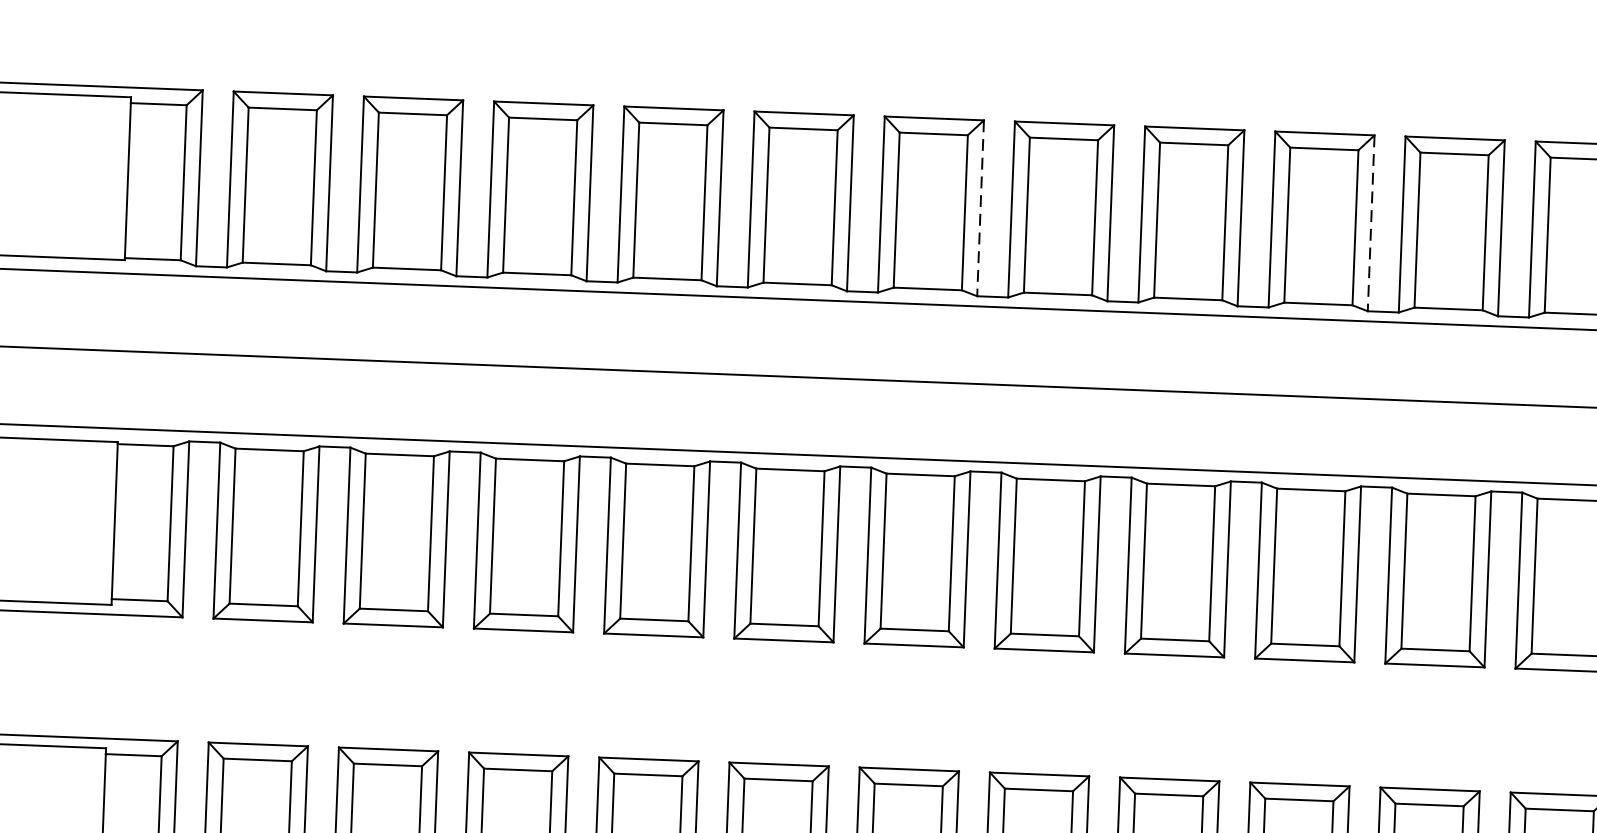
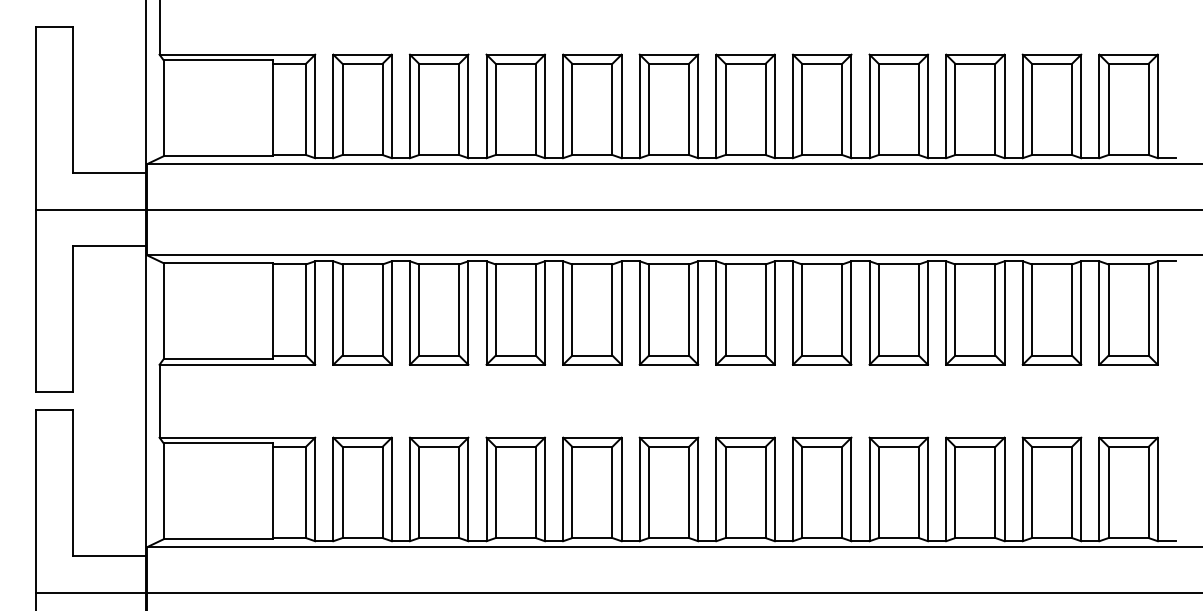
line: (980, 208) -> (774, 106), dashed -> solid
line: (1371, 223) -> (1004, 106), dashed -> solid

